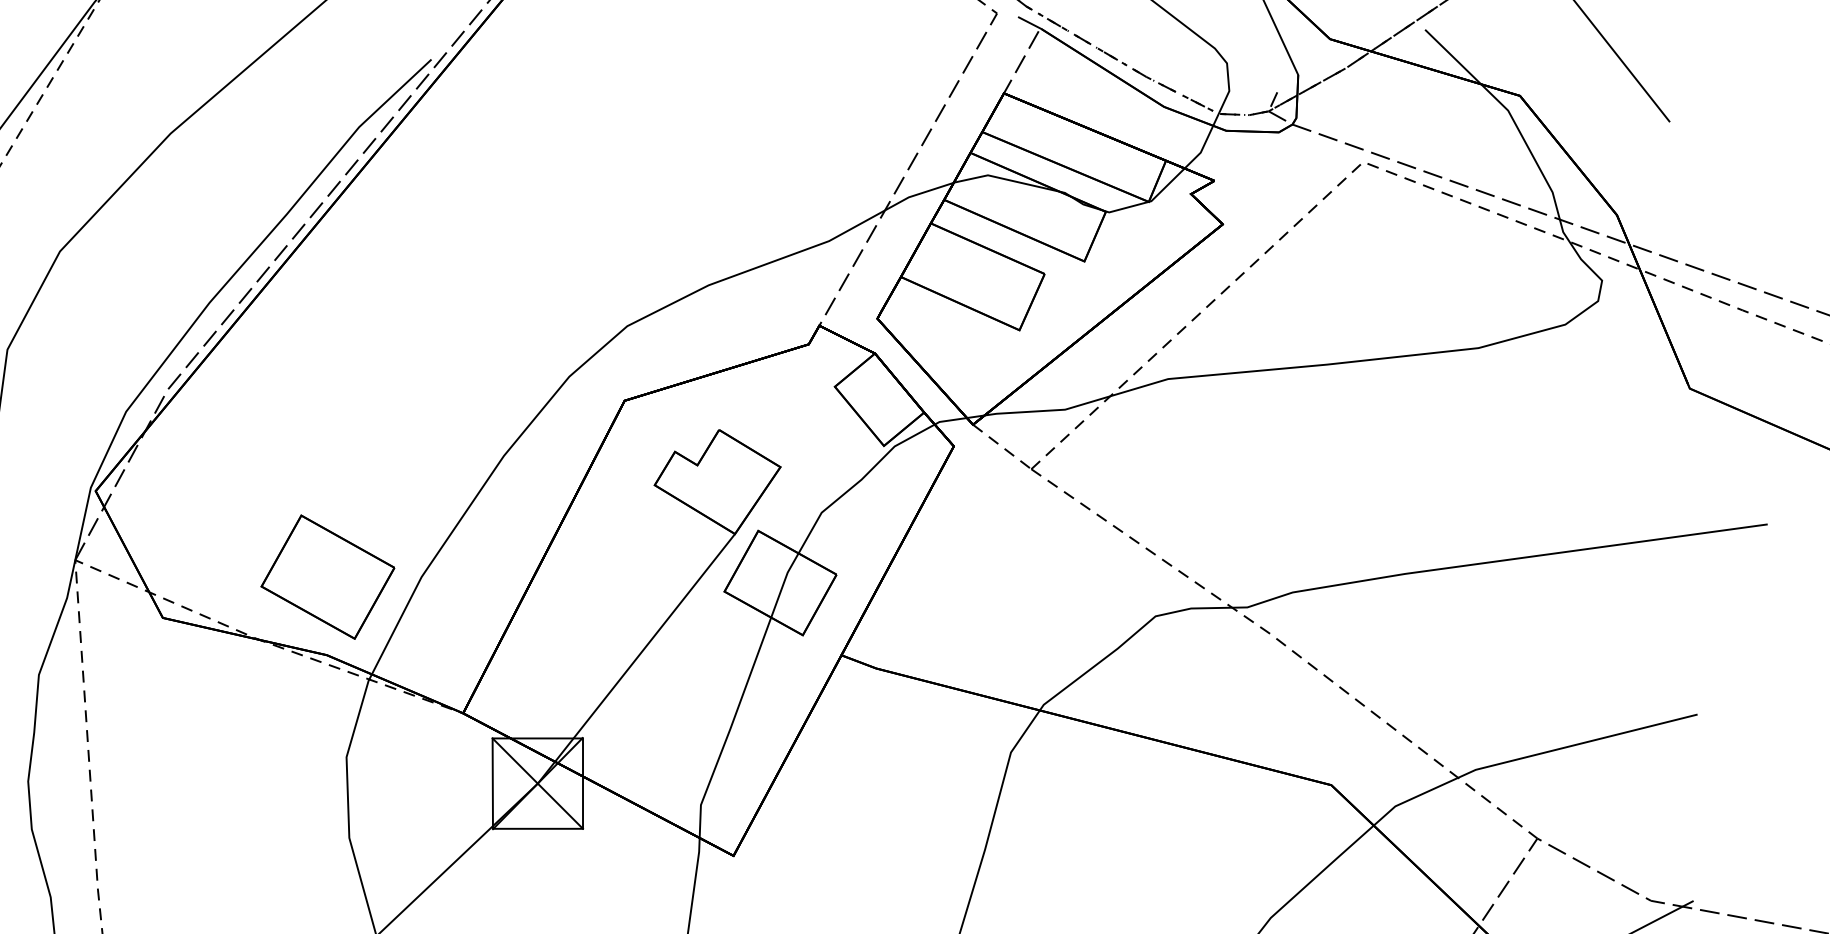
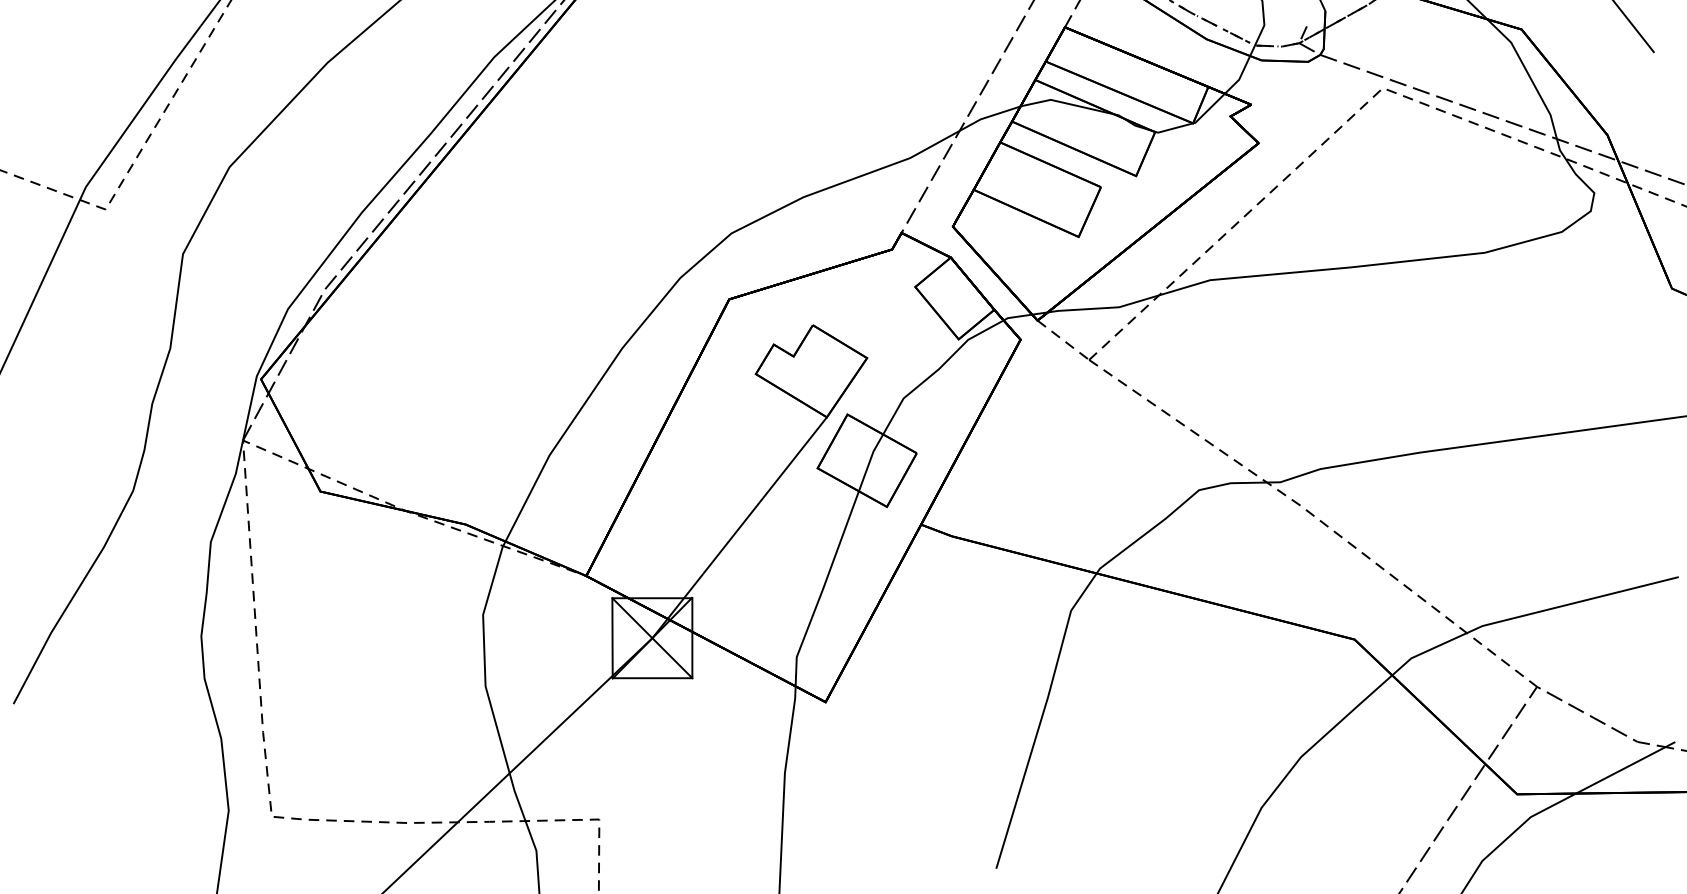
part: (327, 577) -> (466, 455), removed

